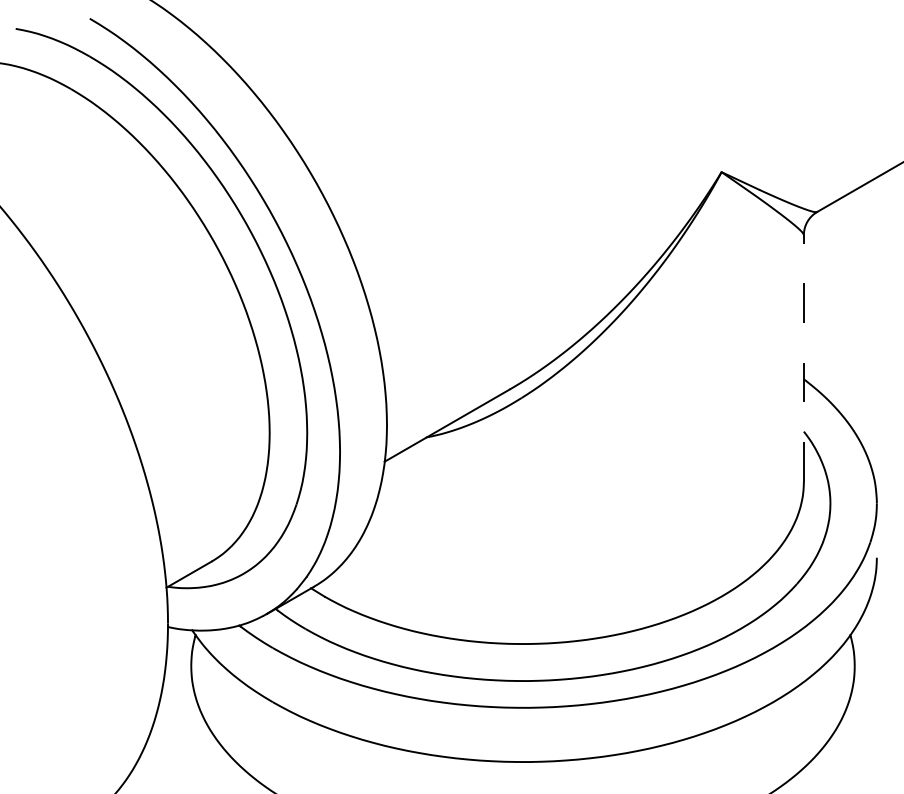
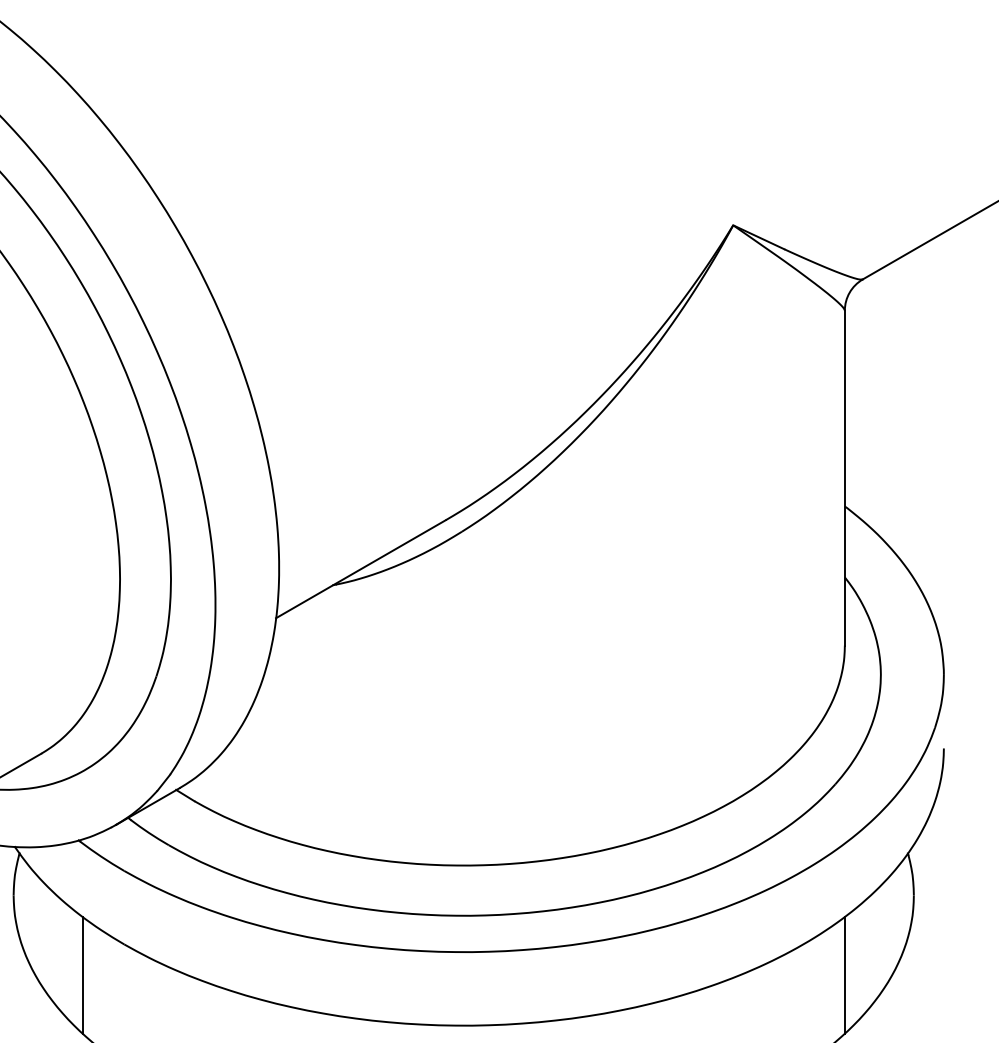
line: (803, 357) -> (844, 476), dashed -> solid
line: (242, 724) -> (83, 974), added
line: (803, 724) -> (844, 974), added

